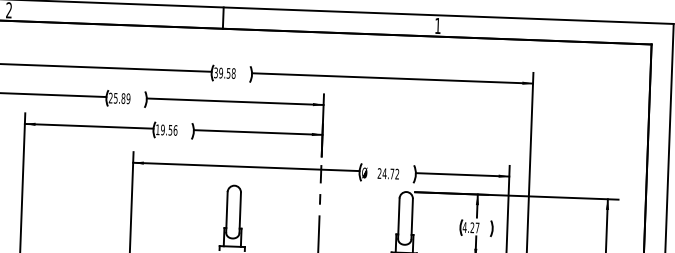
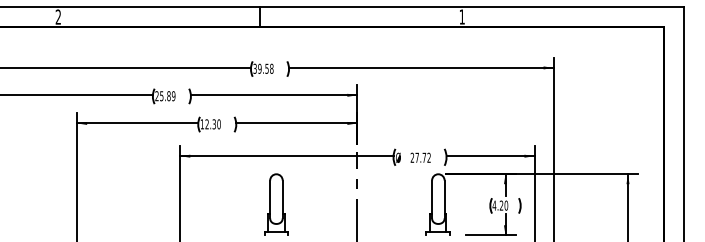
text: (168, 130) -> (212, 124), 19.56 -> 12.30
text: (385, 173) -> (417, 157), 24.72 -> 27.72
text: (477, 227) -> (506, 205), 4.27 -> 4.20

